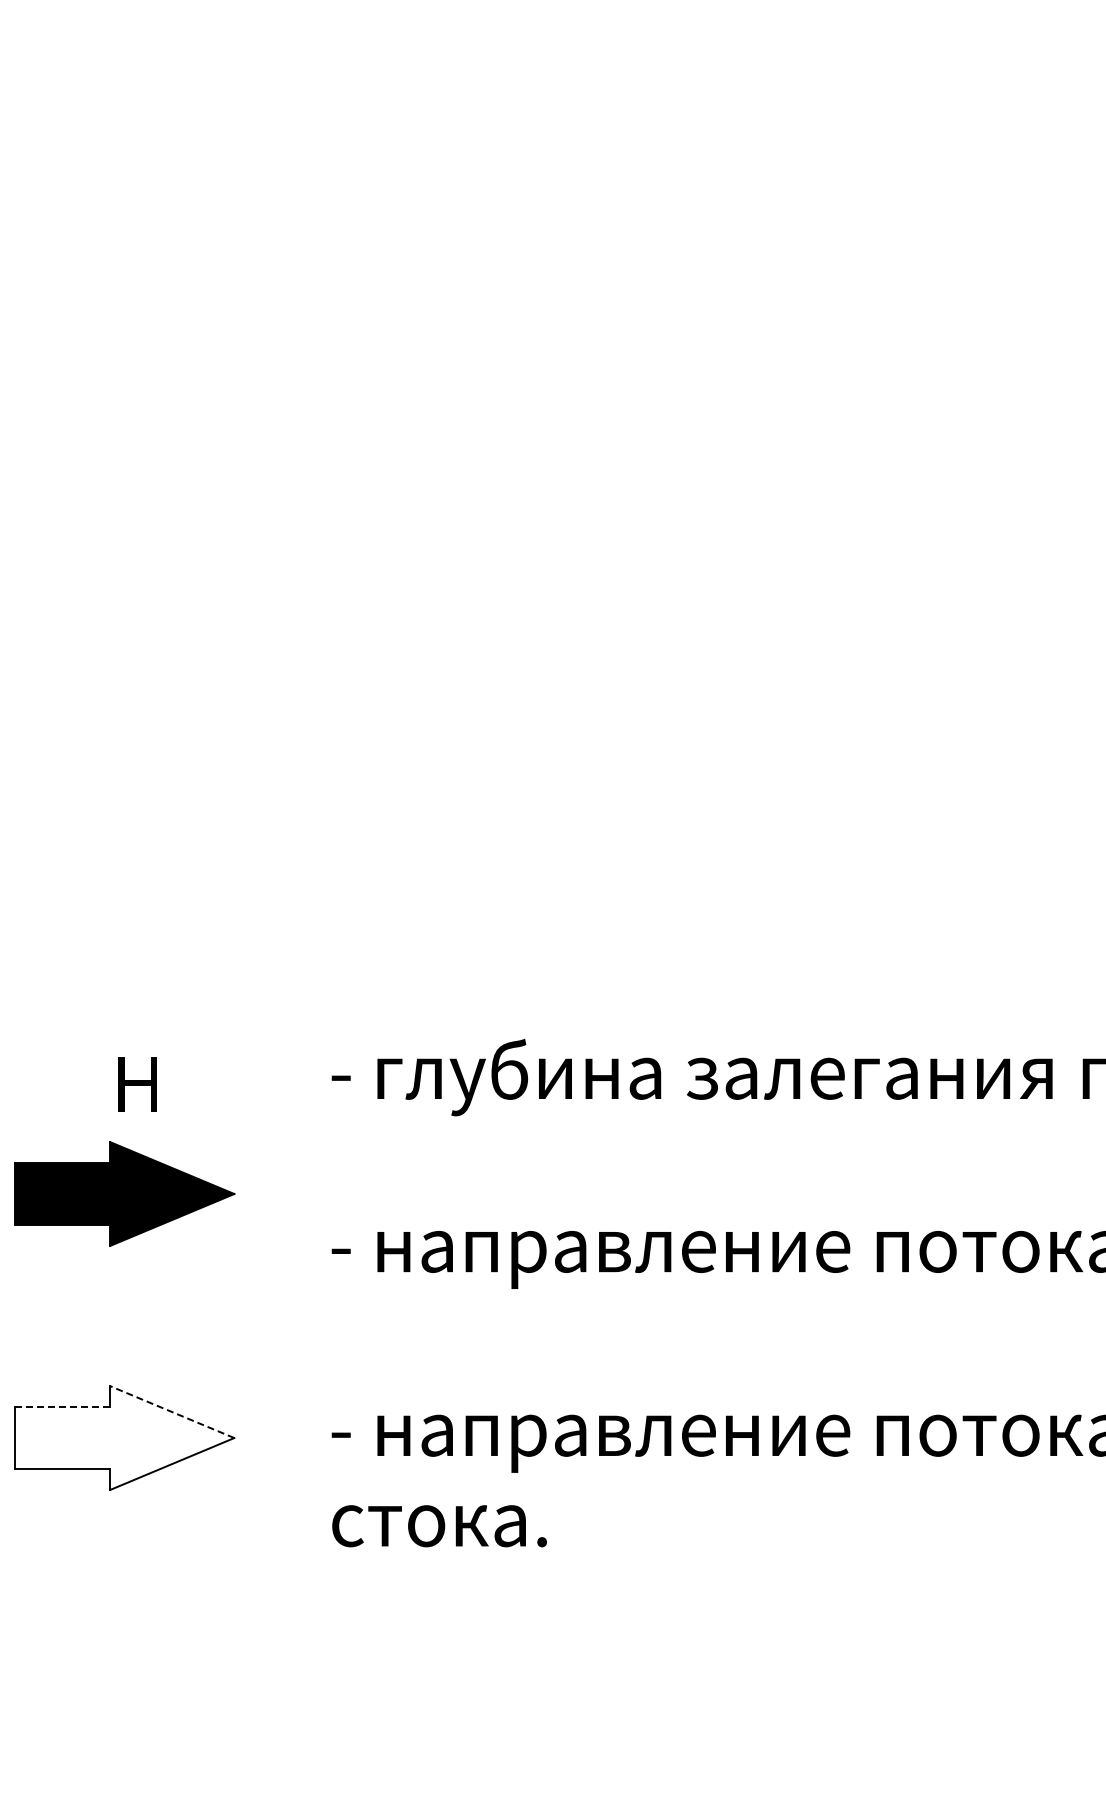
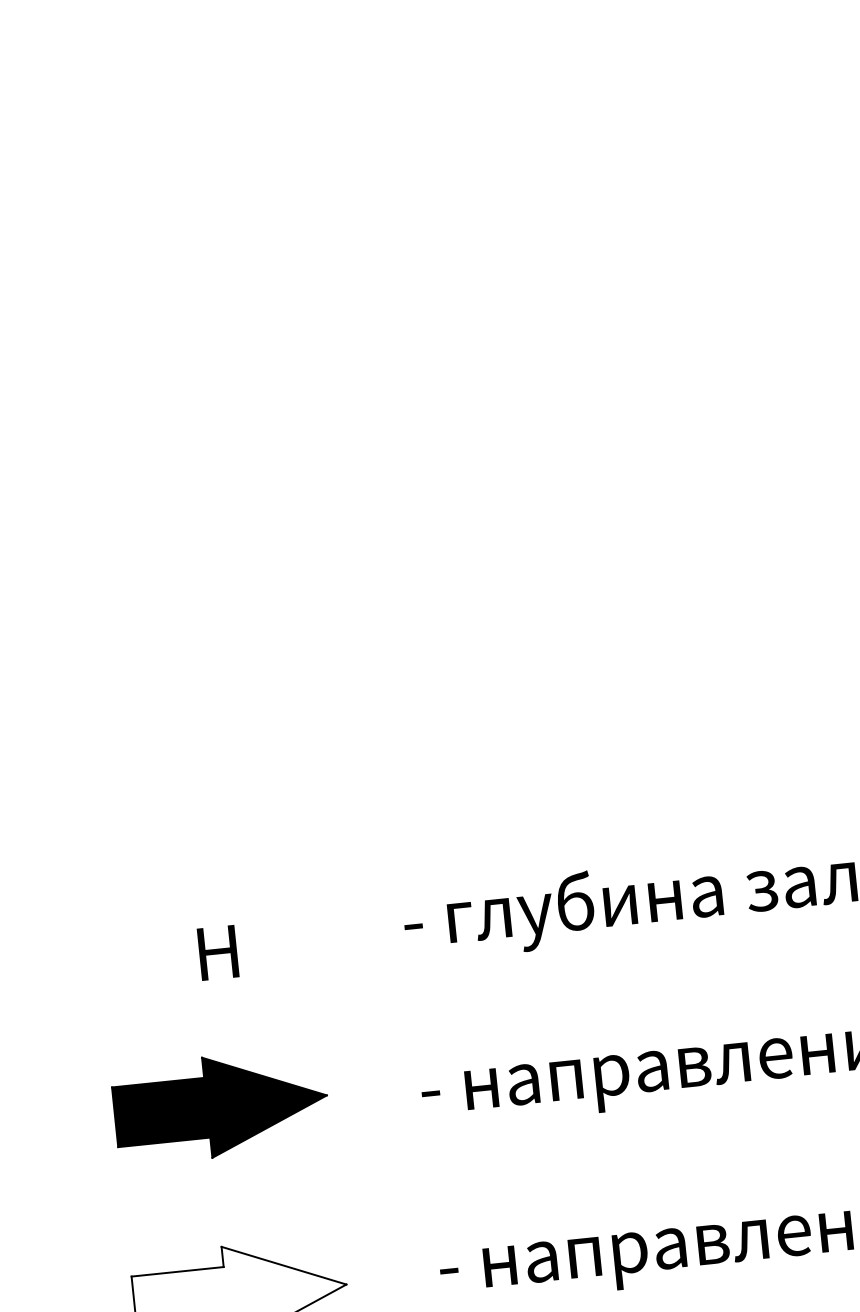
part: (124, 1193) -> (220, 1105), moved
line: (62, 1407) -> (177, 1272), dashed -> solid
line: (171, 1411) -> (283, 1265), dashed -> solid

